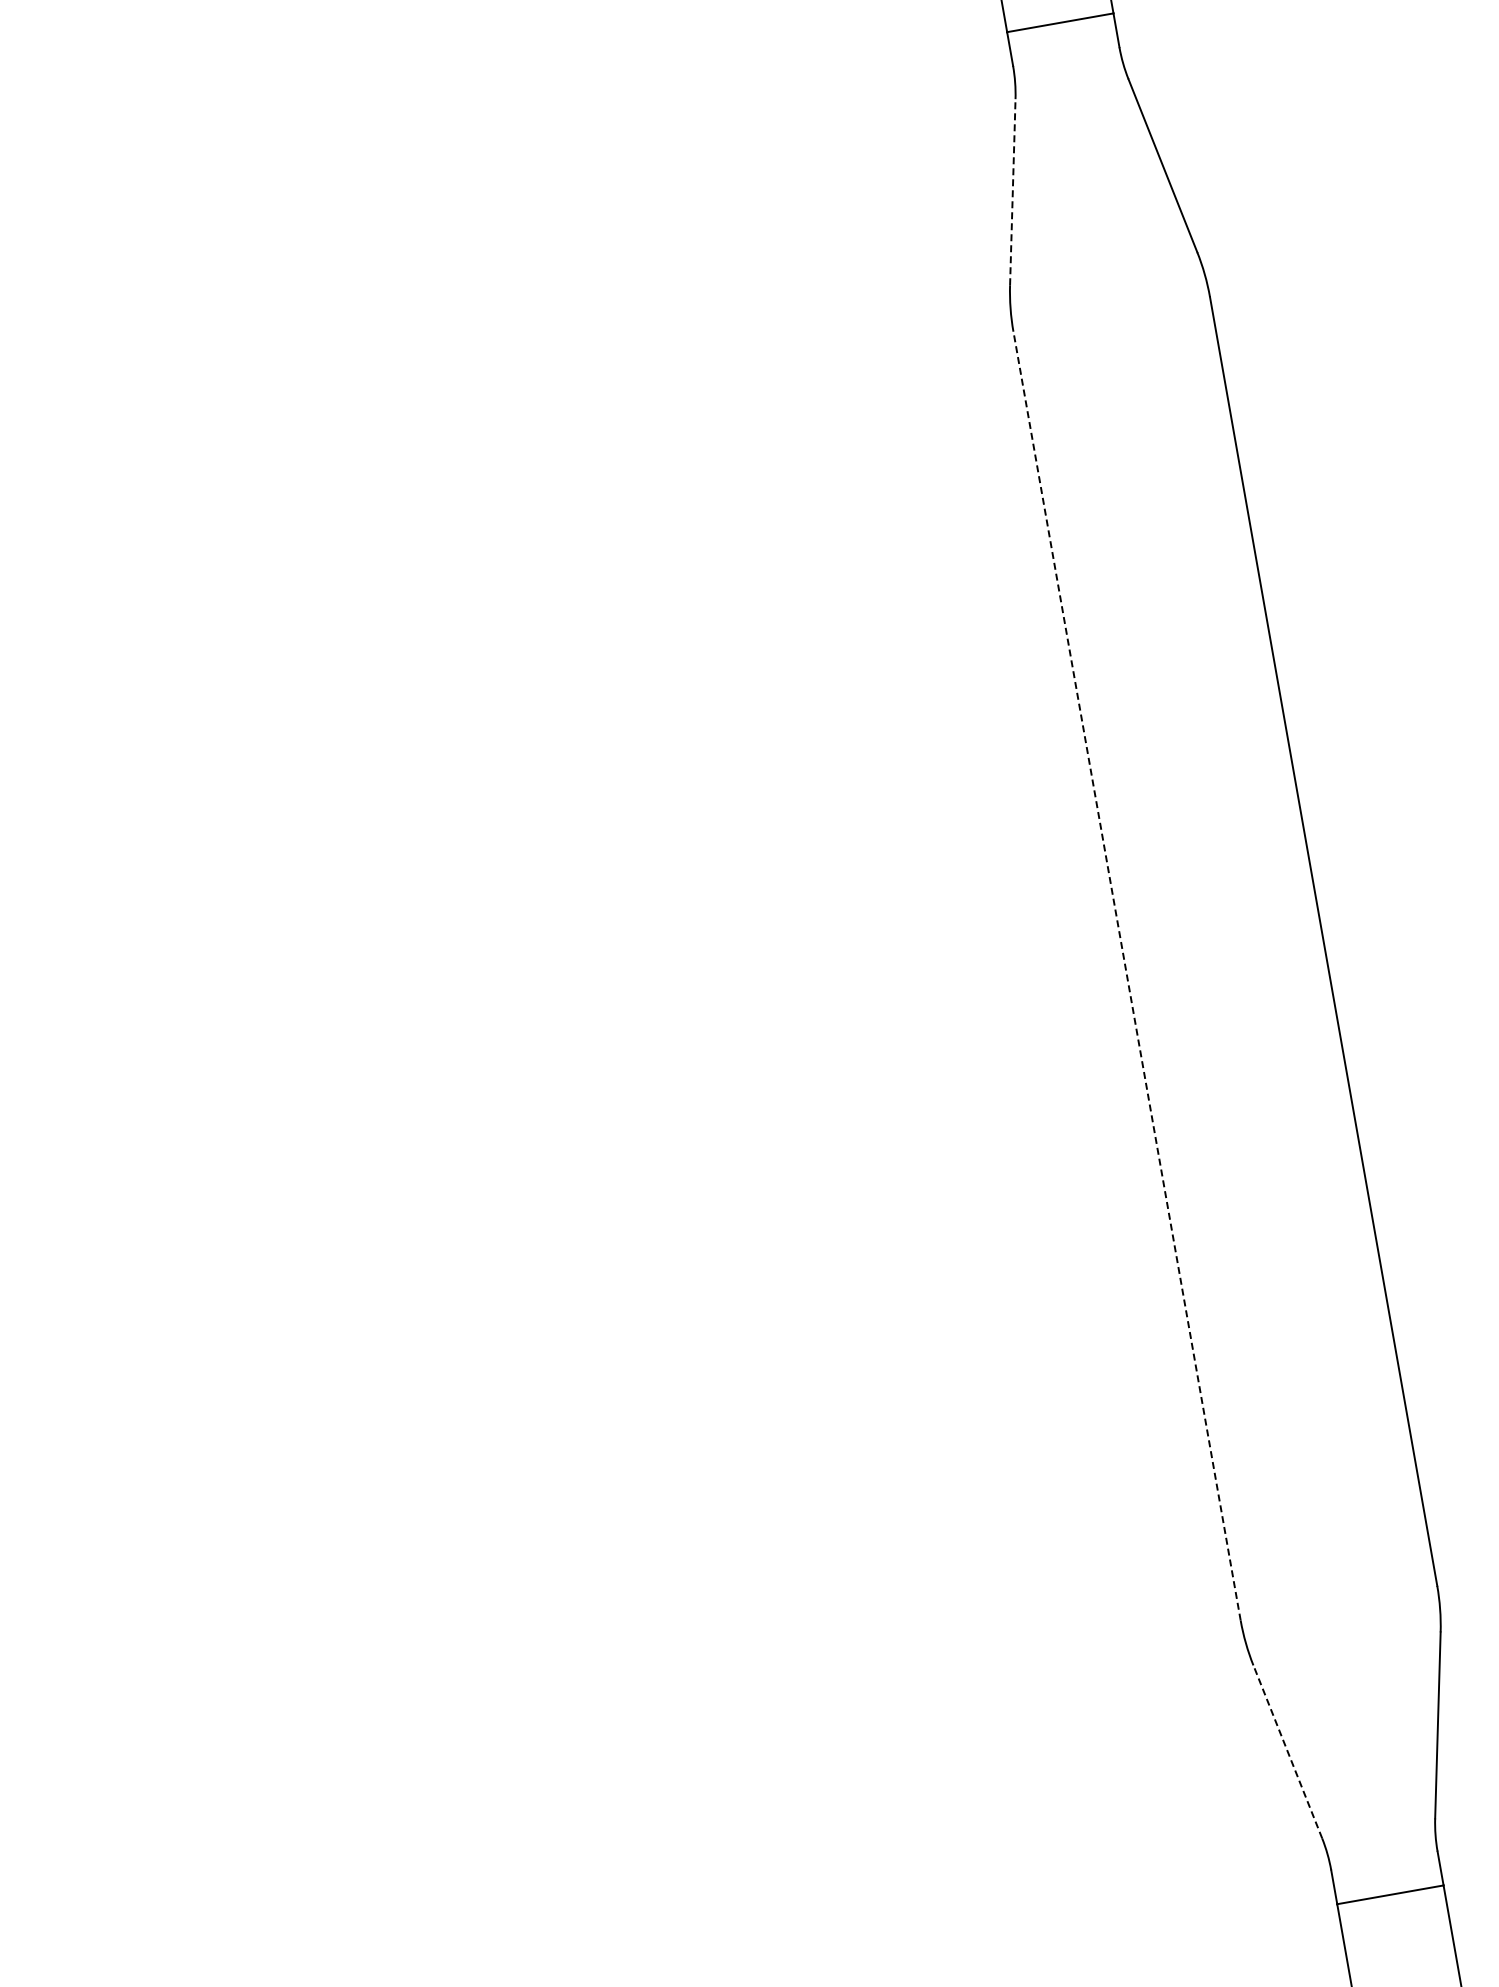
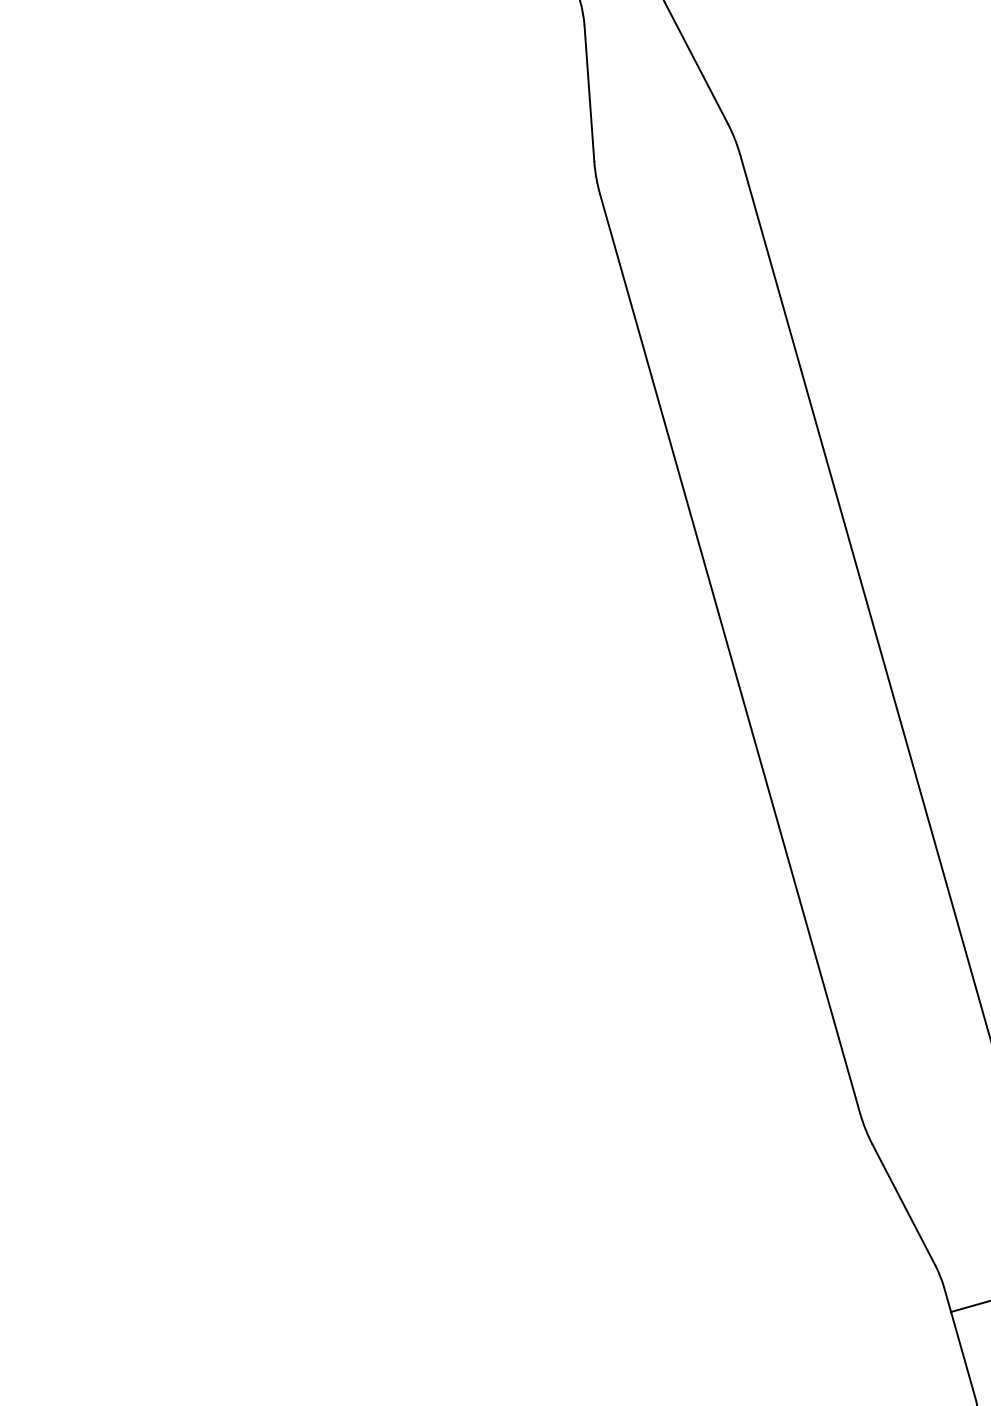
line: (1012, 191) -> (589, 92), dashed -> solid
line: (1127, 975) -> (730, 653), dashed -> solid
line: (1287, 1751) -> (903, 1204), dashed -> solid

